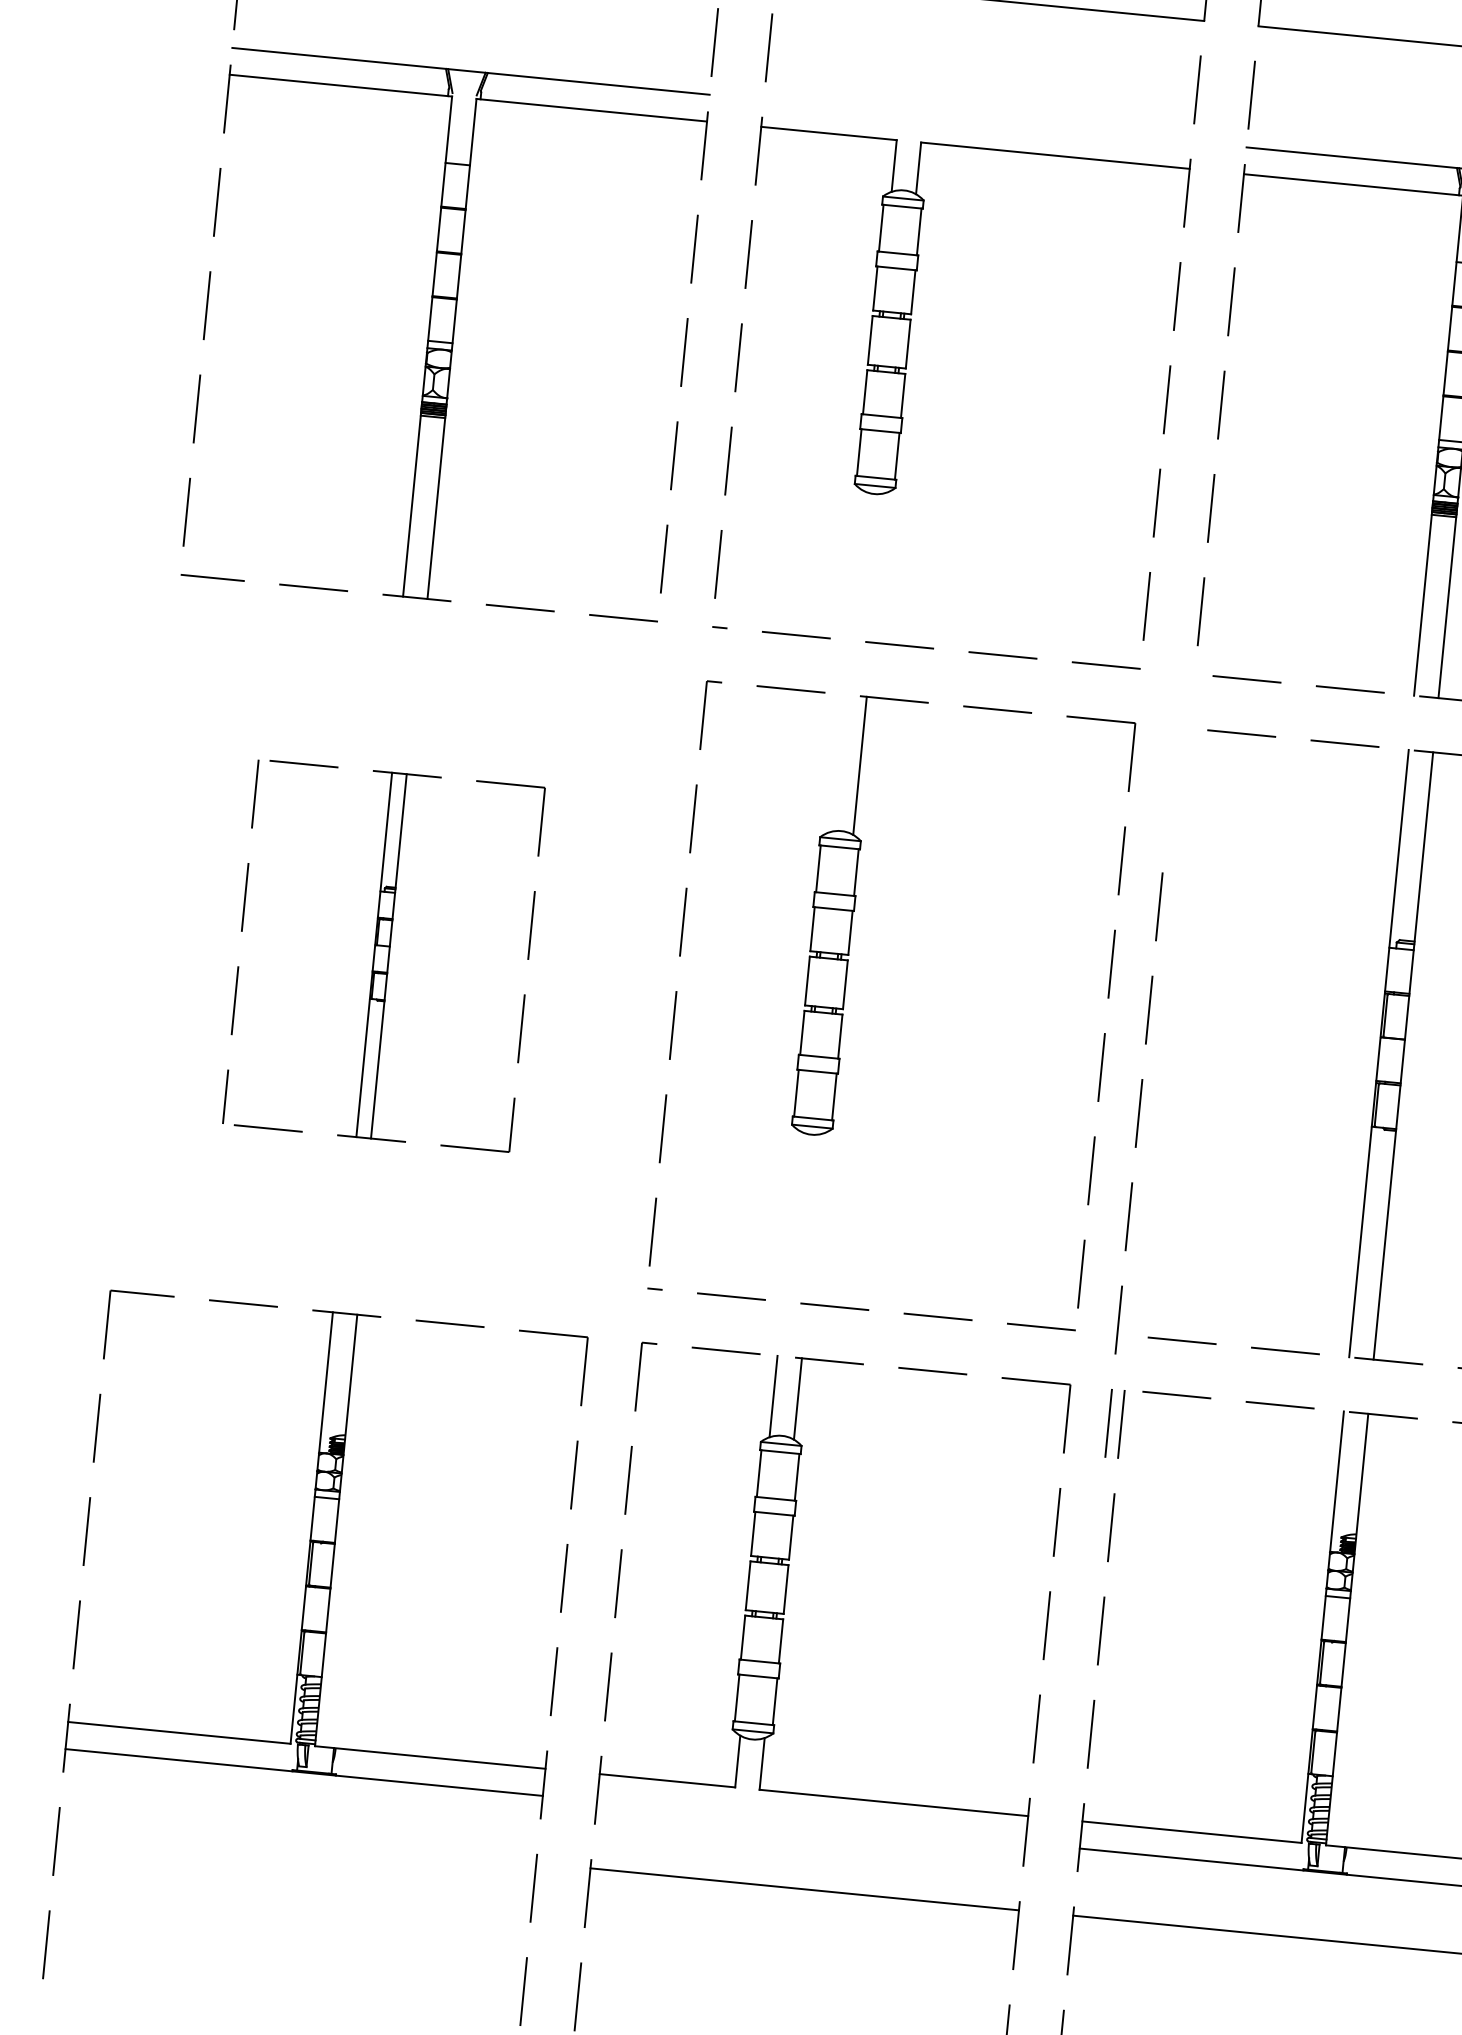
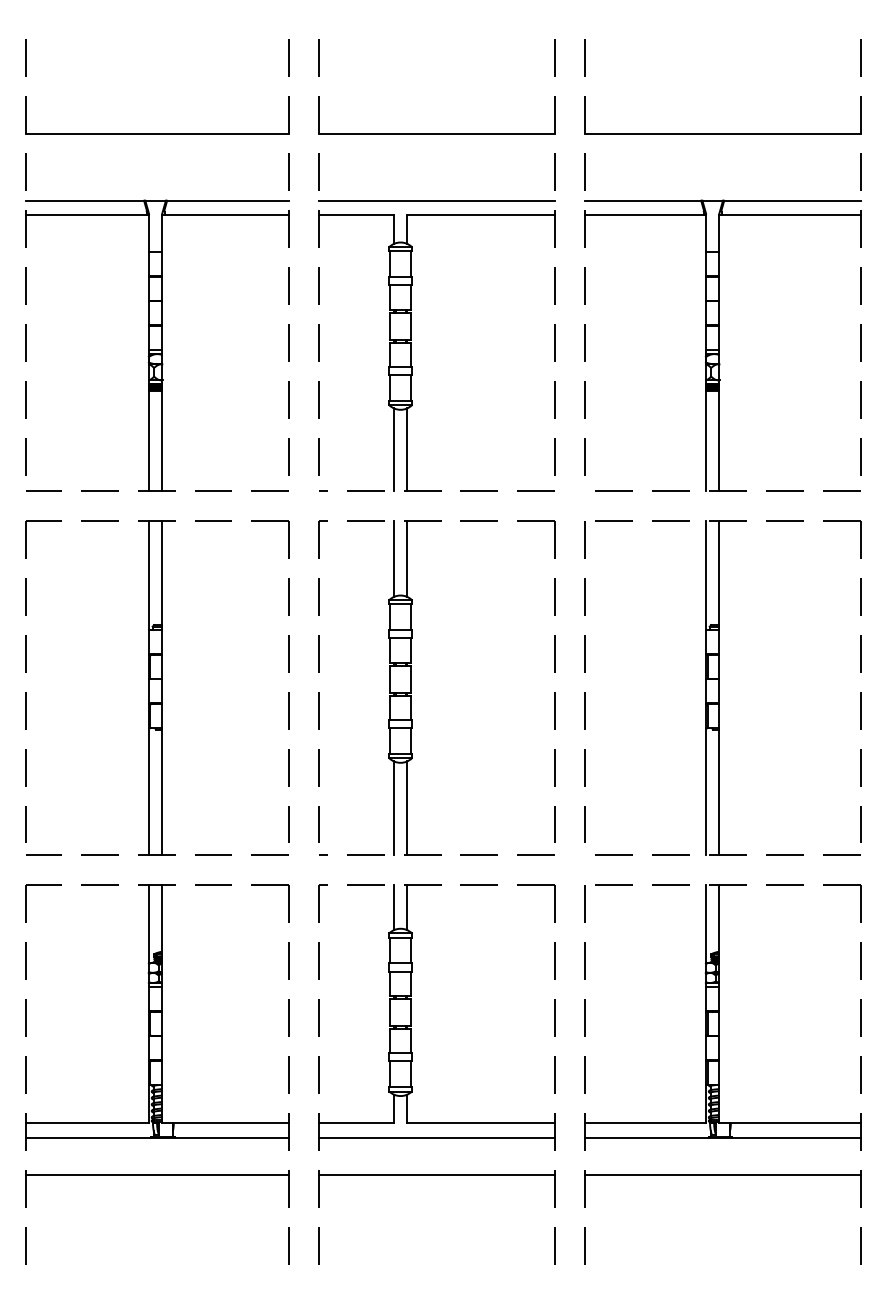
line: (976, 120) -> (436, 200), added
line: (854, 564) -> (393, 449), added
line: (879, 567) -> (407, 449), added
line: (834, 762) -> (393, 558), added
part: (383, 954) -> (157, 687), size x1.67
line: (1134, 1147) -> (584, 672), moved
line: (790, 1216) -> (393, 808), added
line: (815, 1218) -> (407, 808), added
line: (811, 1823) -> (437, 1138), added
line: (296, 1840) -> (157, 1175), added

